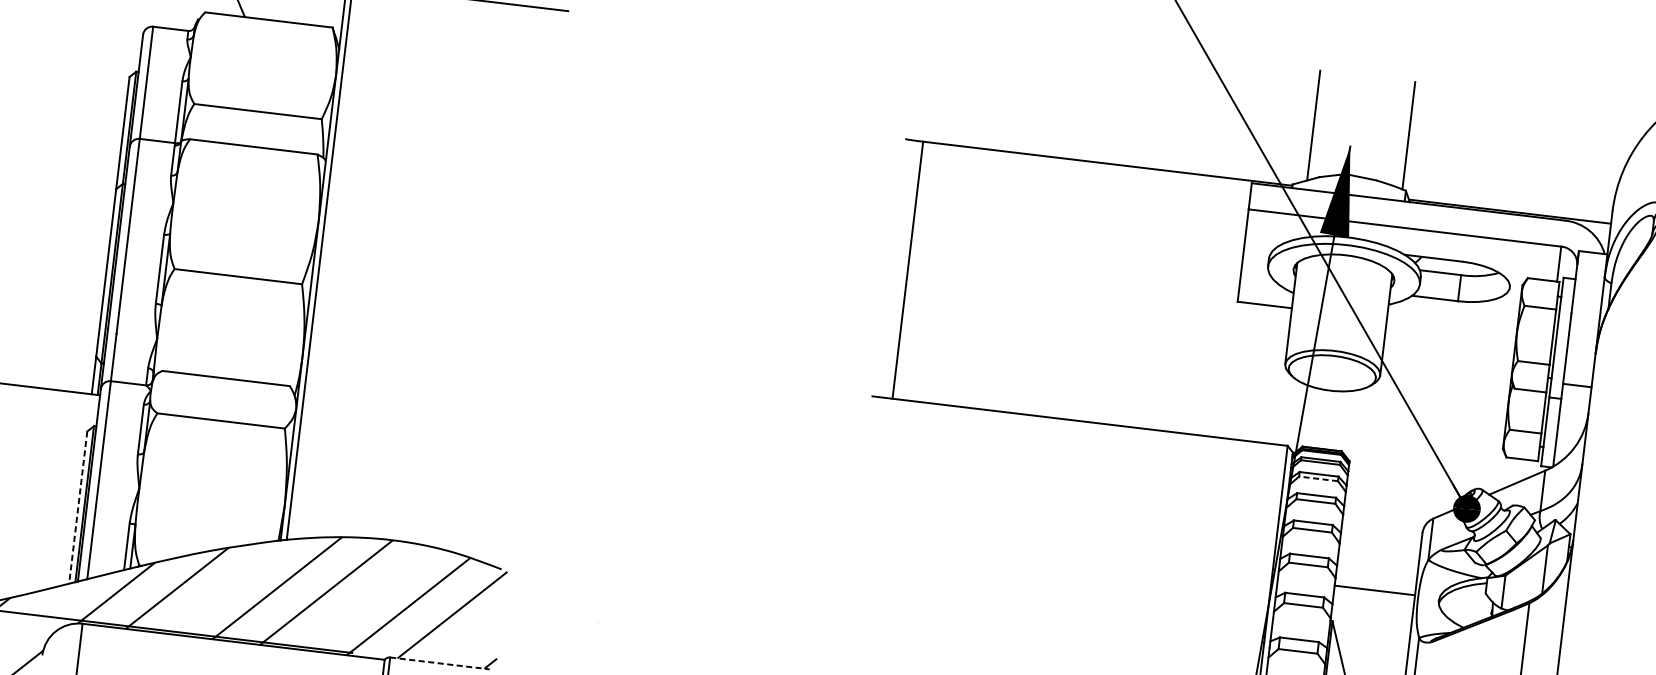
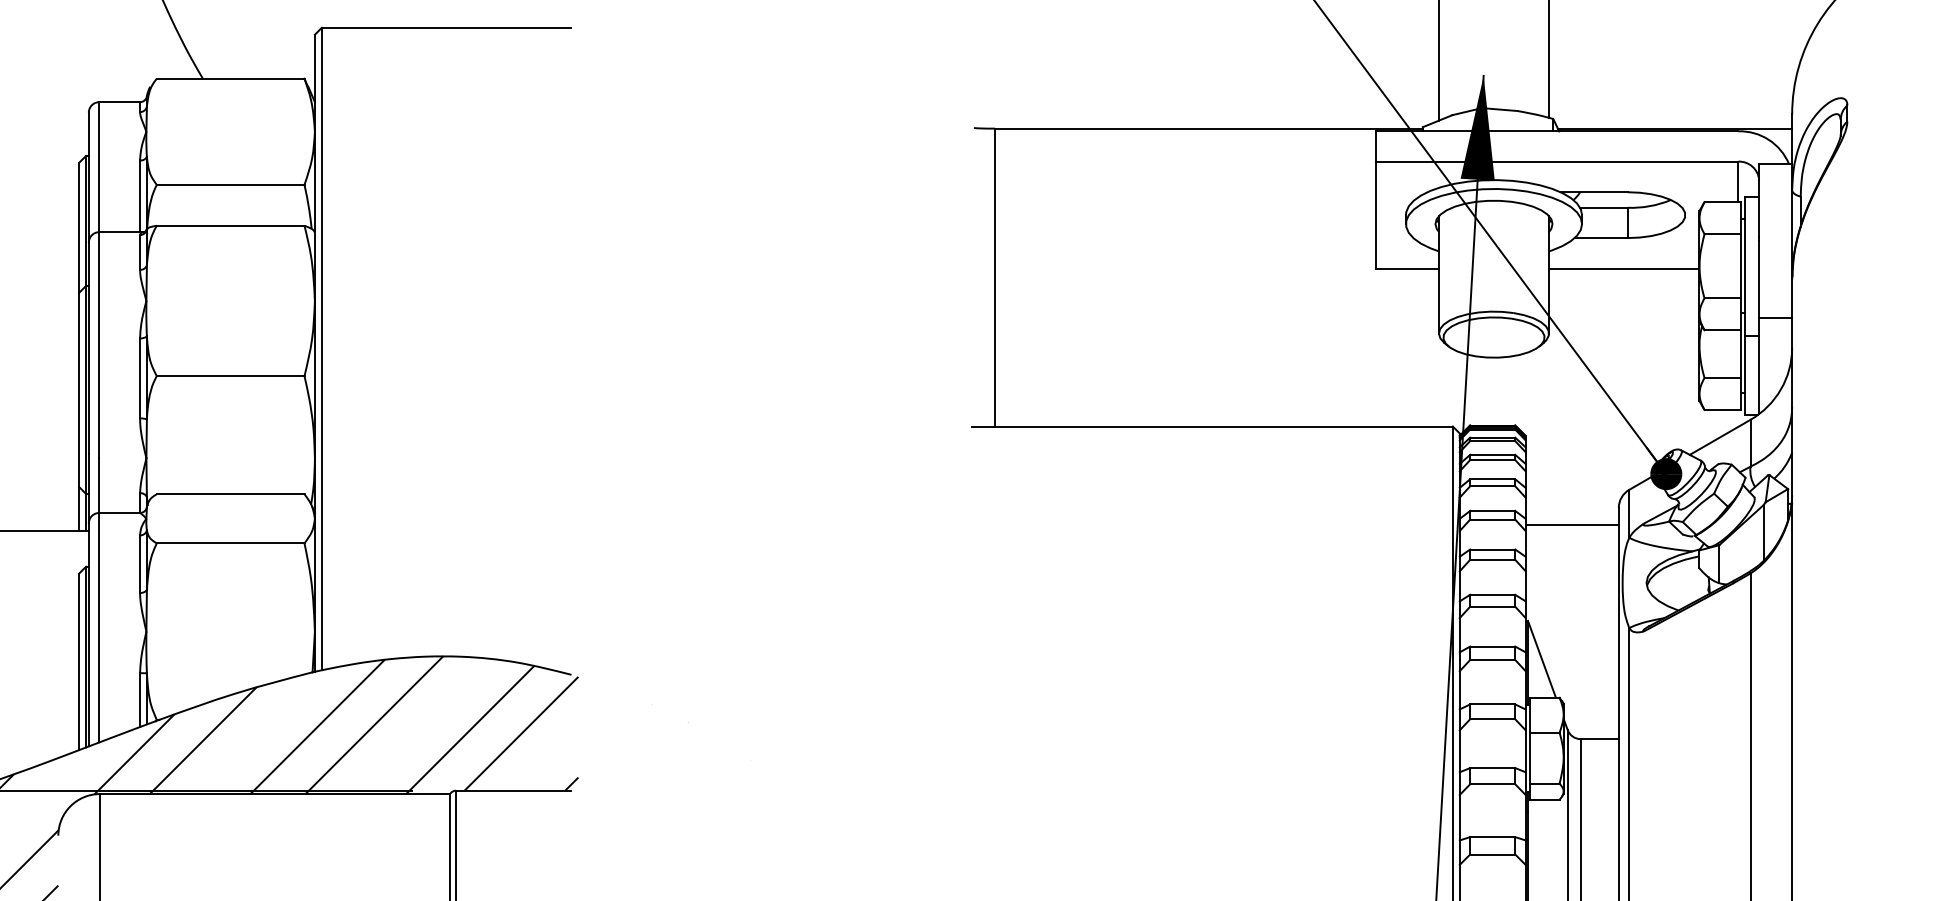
line: (1452, 327) -> (1624, 268), added
line: (1318, 479) -> (1492, 460), dashed -> solid
line: (78, 508) -> (79, 662), dashed -> solid
line: (1374, 590) -> (1571, 524), moved
line: (439, 663) -> (513, 790), dashed -> solid

